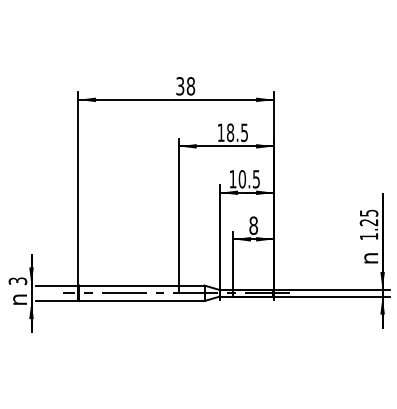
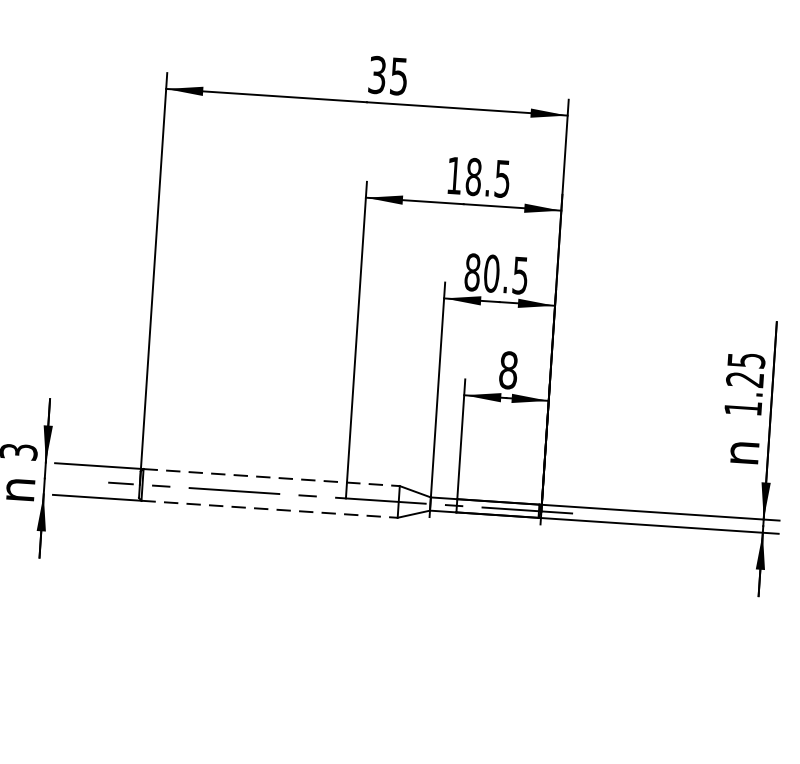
text: (190, 86) -> (398, 76), 38 -> 35
text: (232, 179) -> (471, 272), 10.5 -> 80.5
line: (141, 285) -> (270, 477), solid -> dashed
line: (141, 301) -> (268, 510), solid -> dashed

